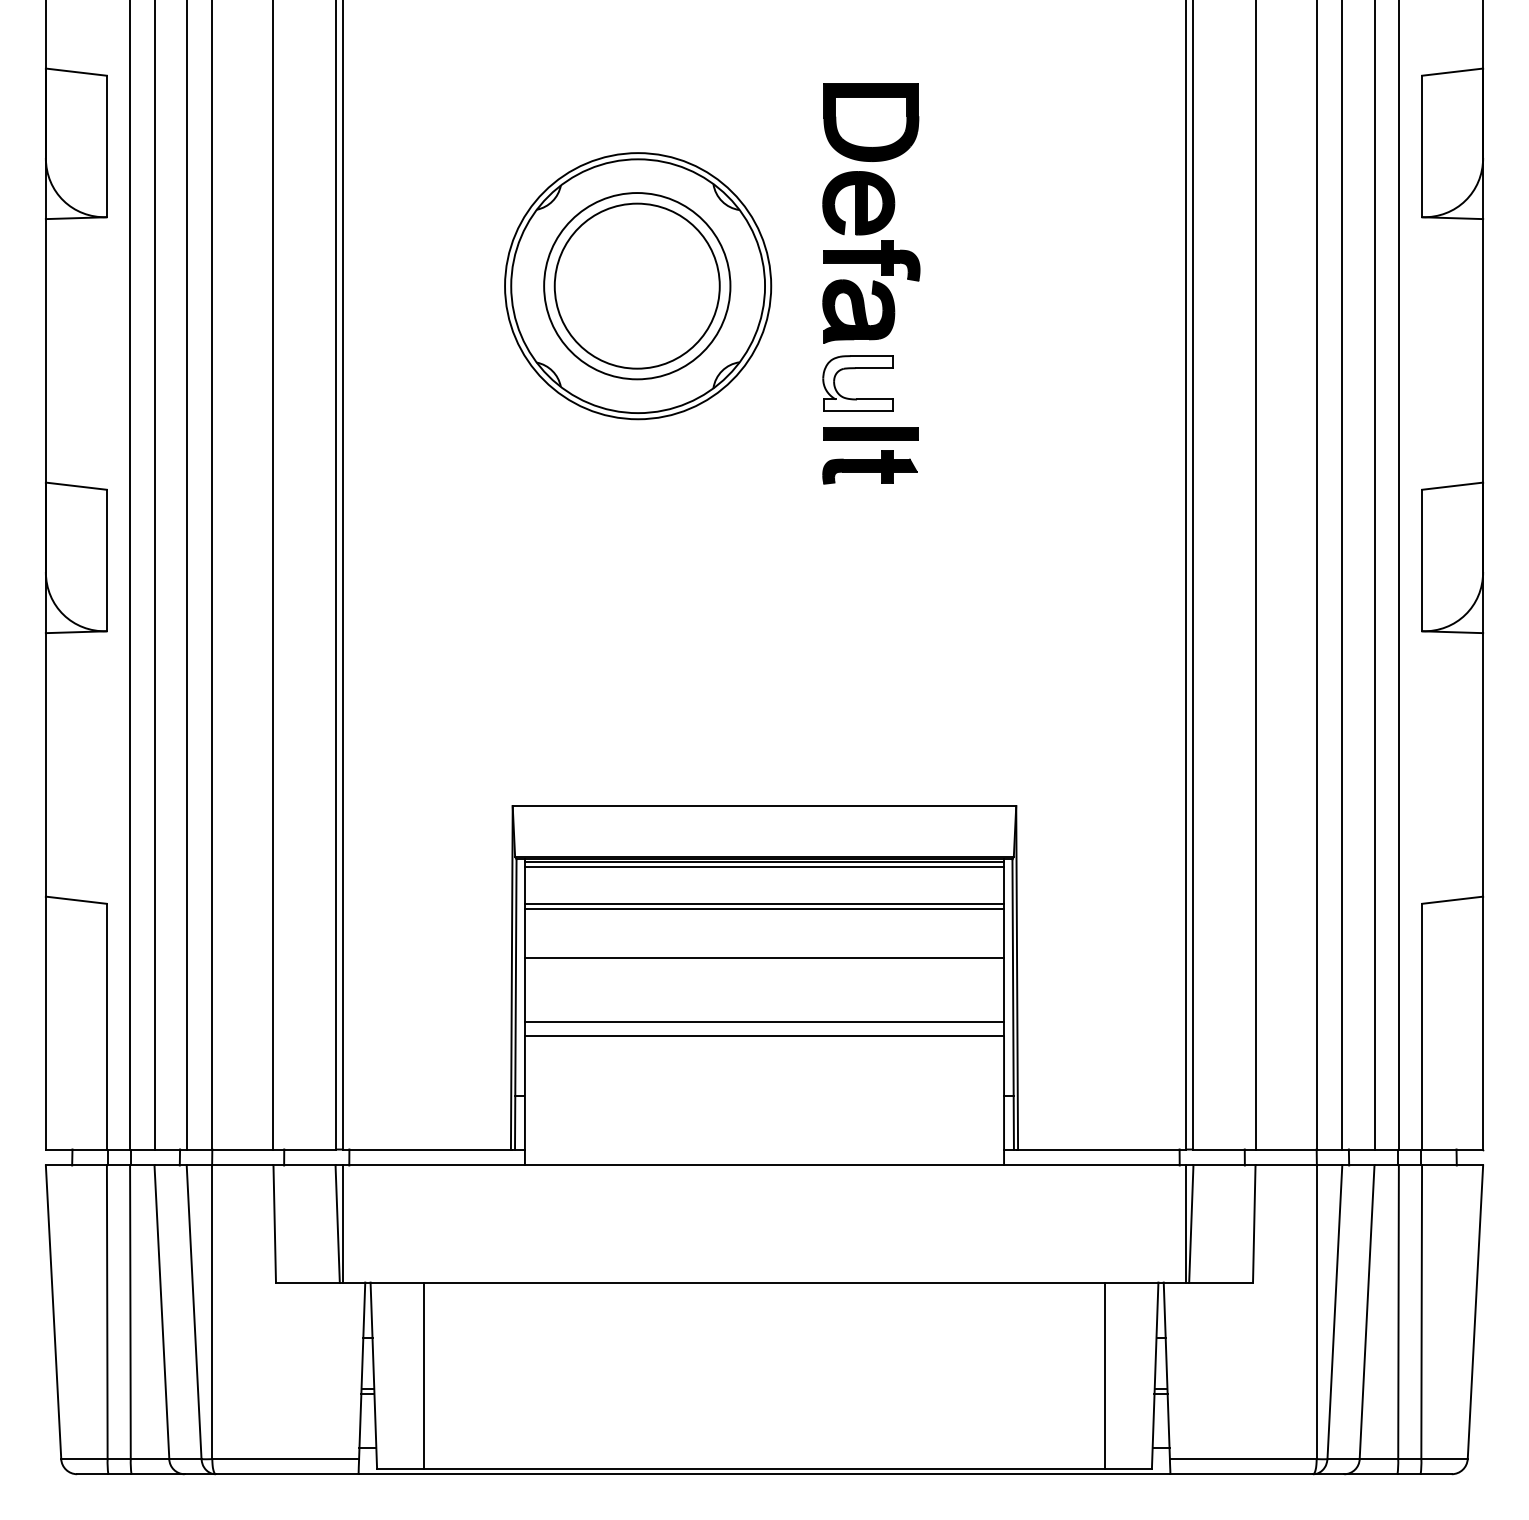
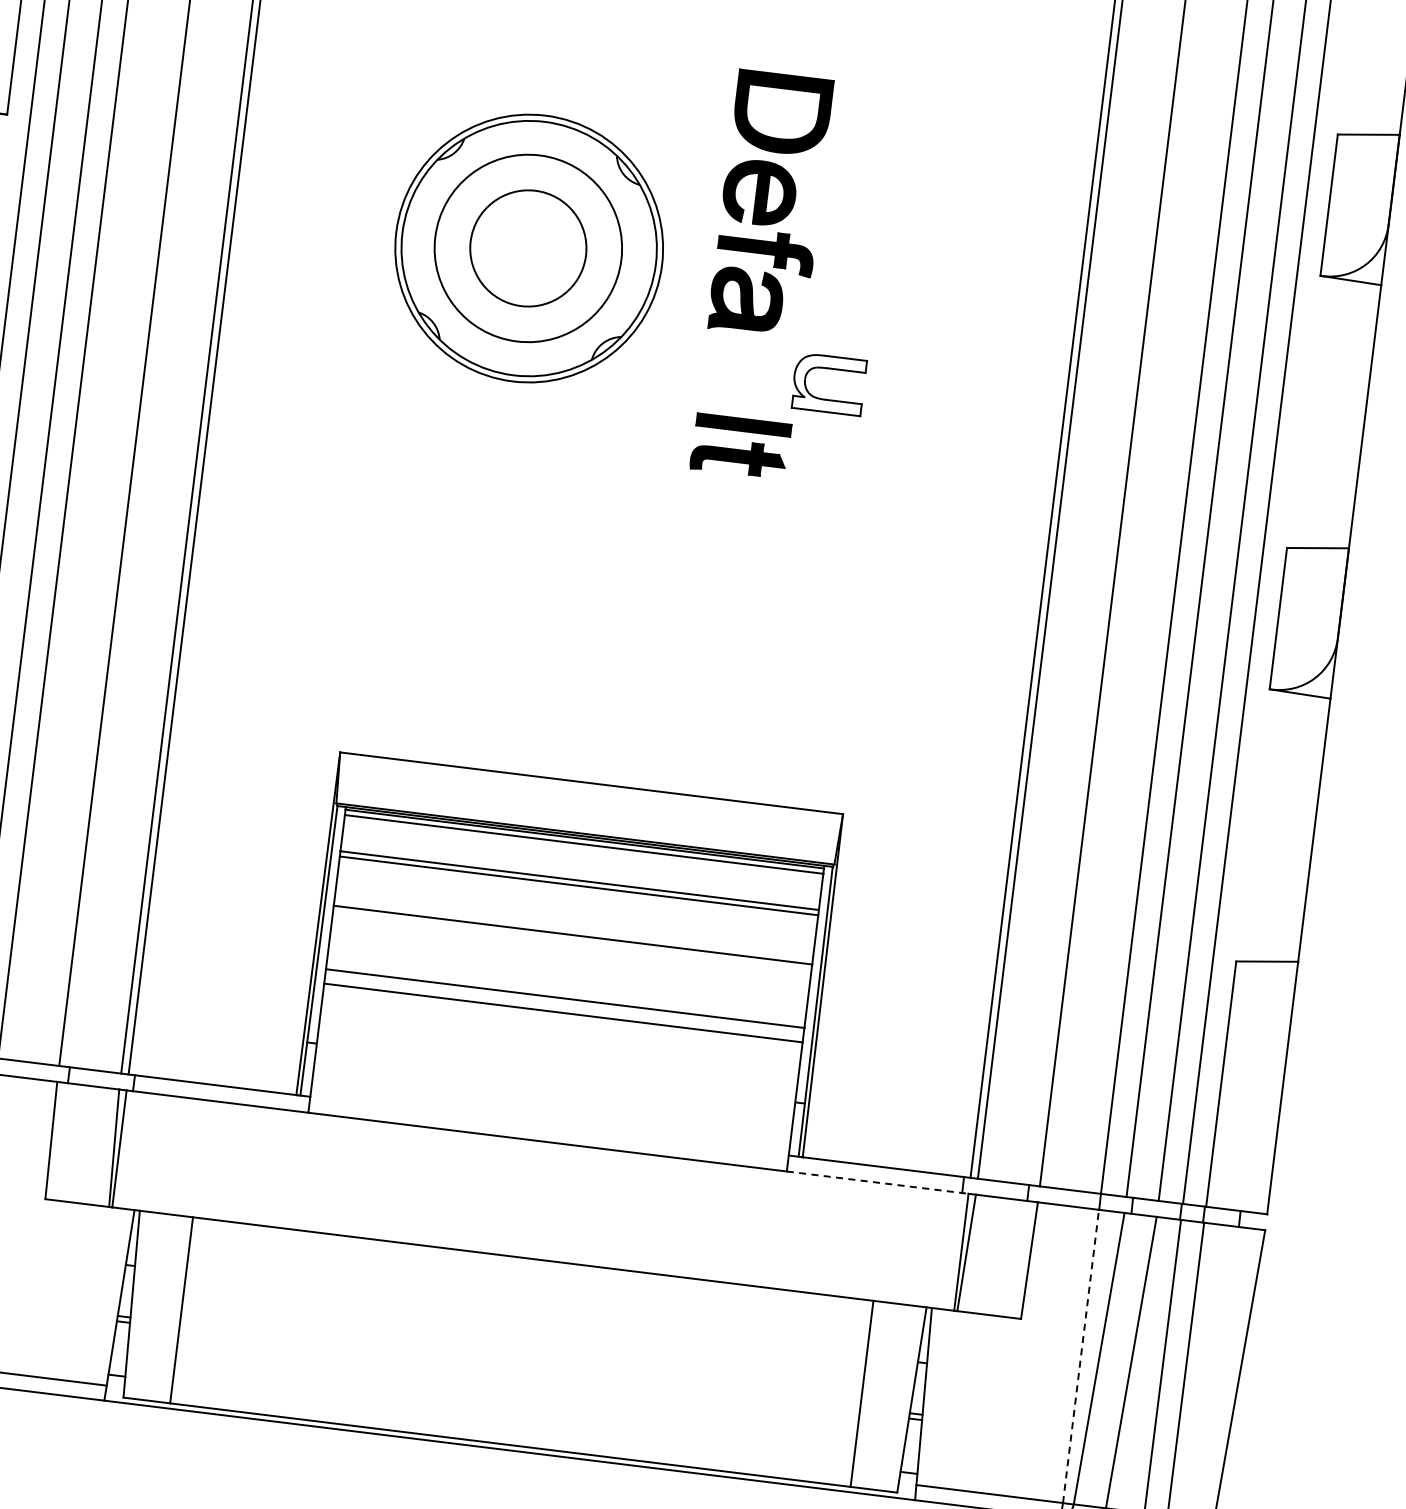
circle: (636, 285) -> (527, 247), size x0.7
part: (854, 369) -> (826, 369), moved
line: (1095, 1165) -> (878, 1182), solid -> dashed
line: (1316, 1312) -> (1080, 1356), solid -> dashed

